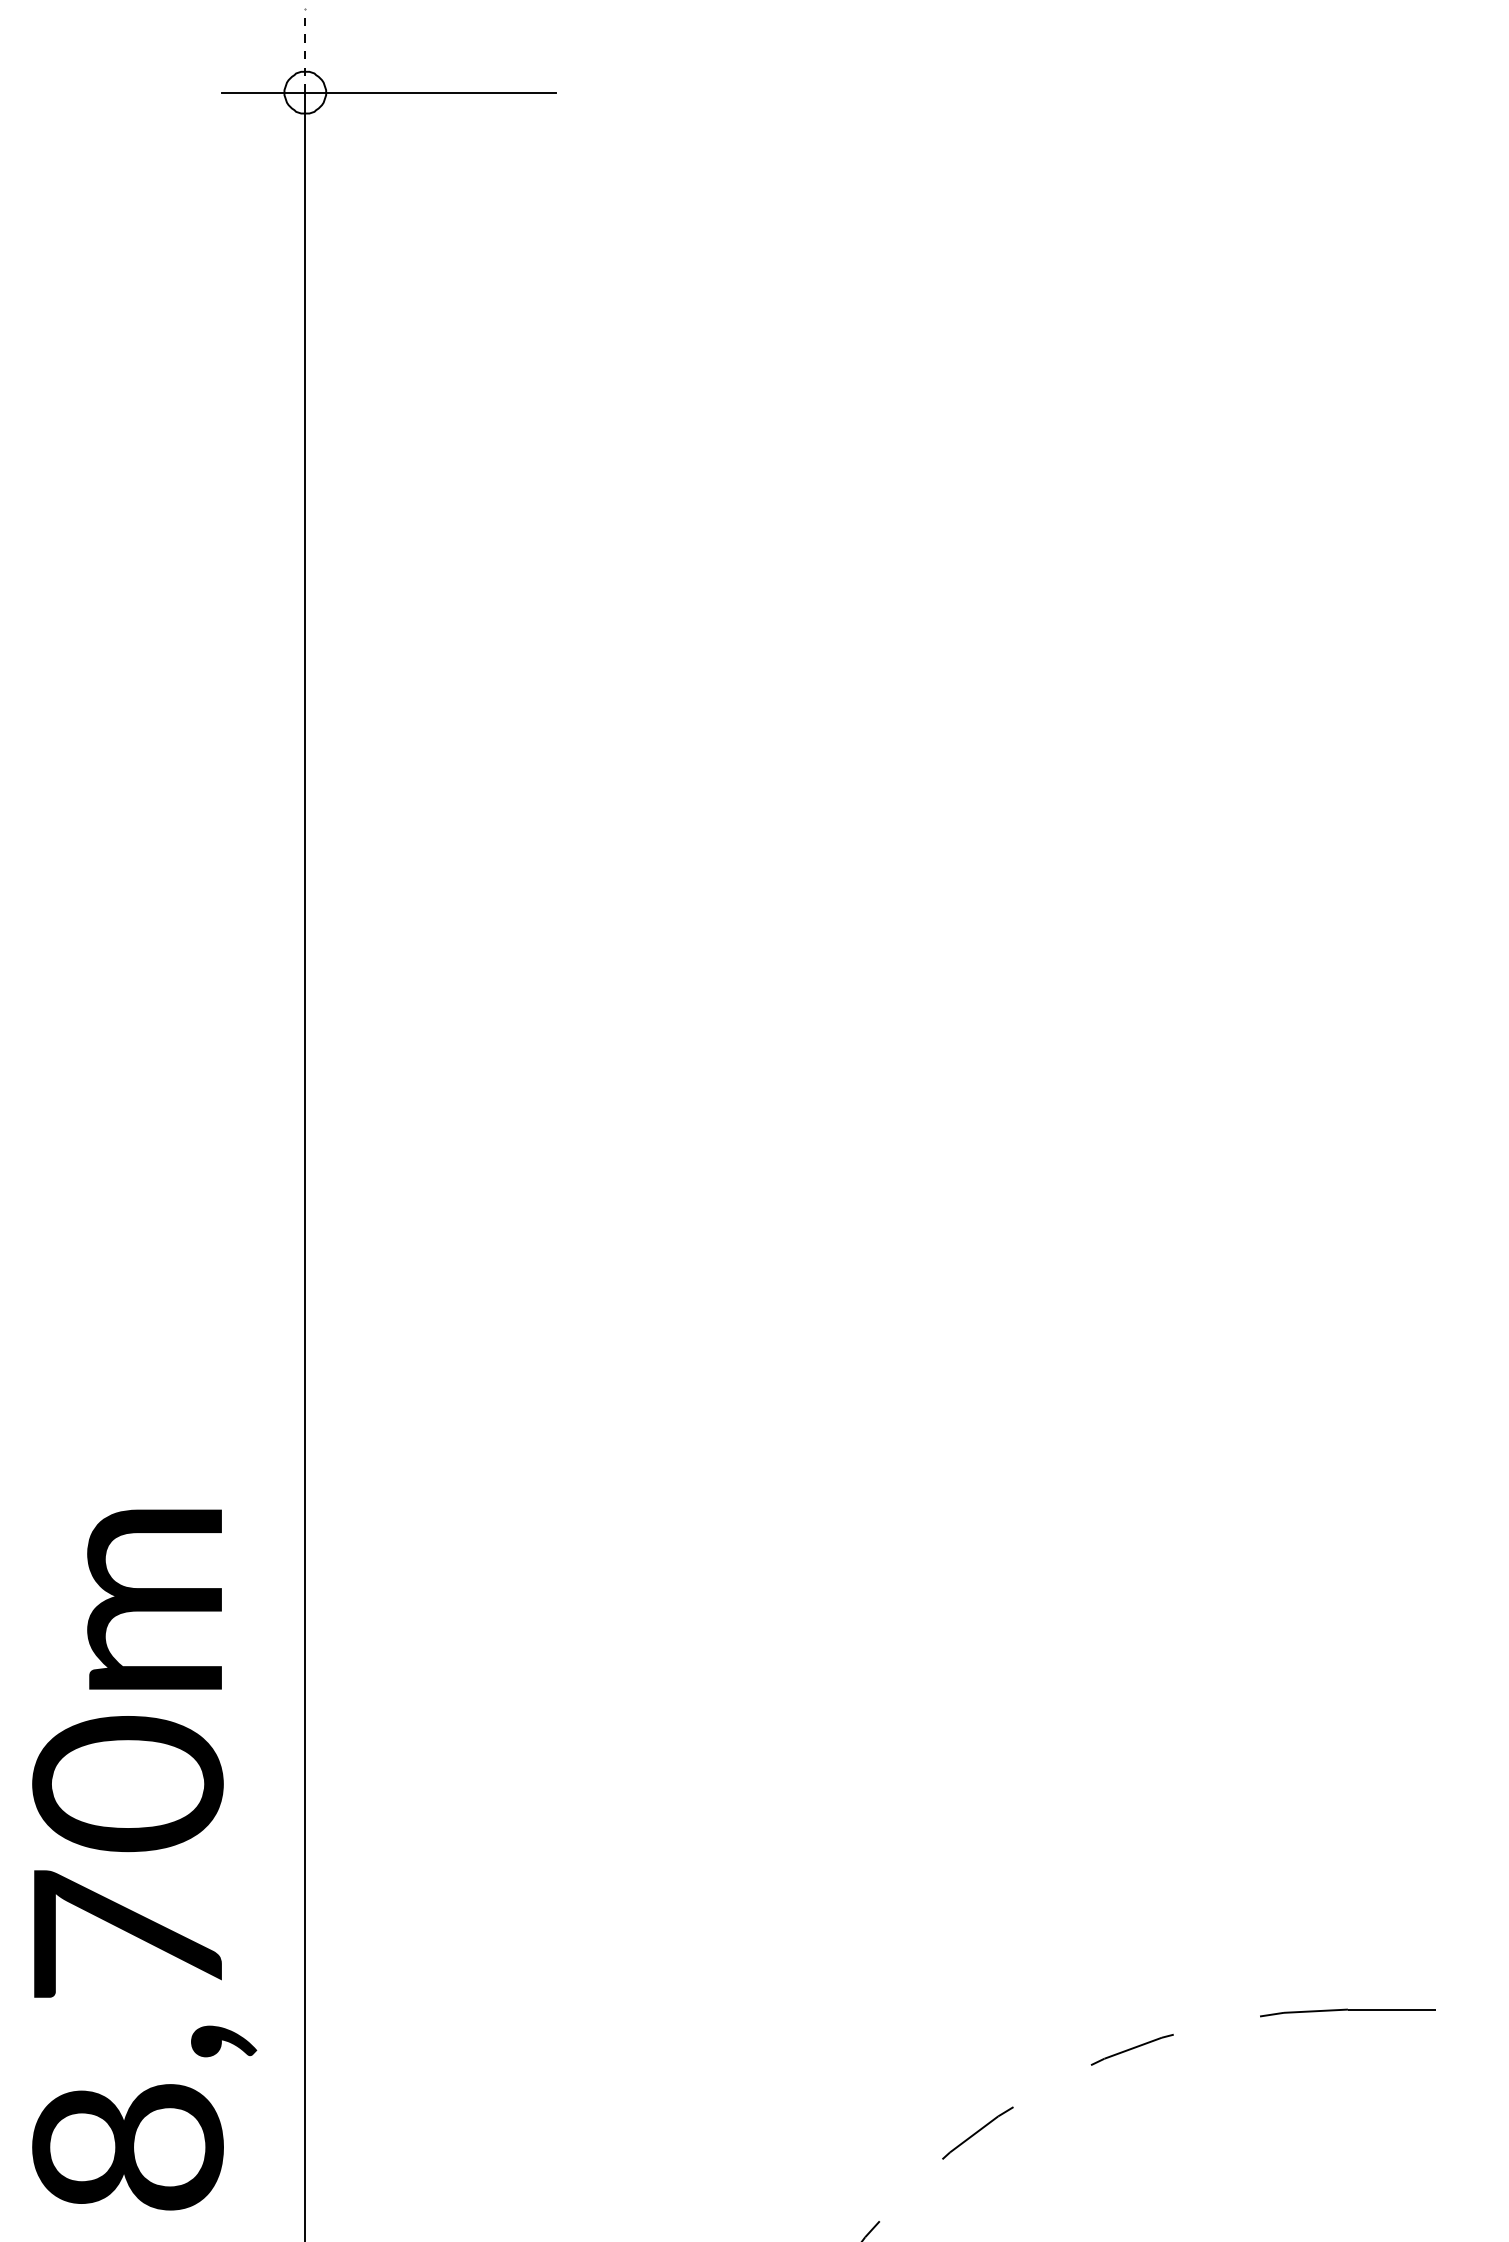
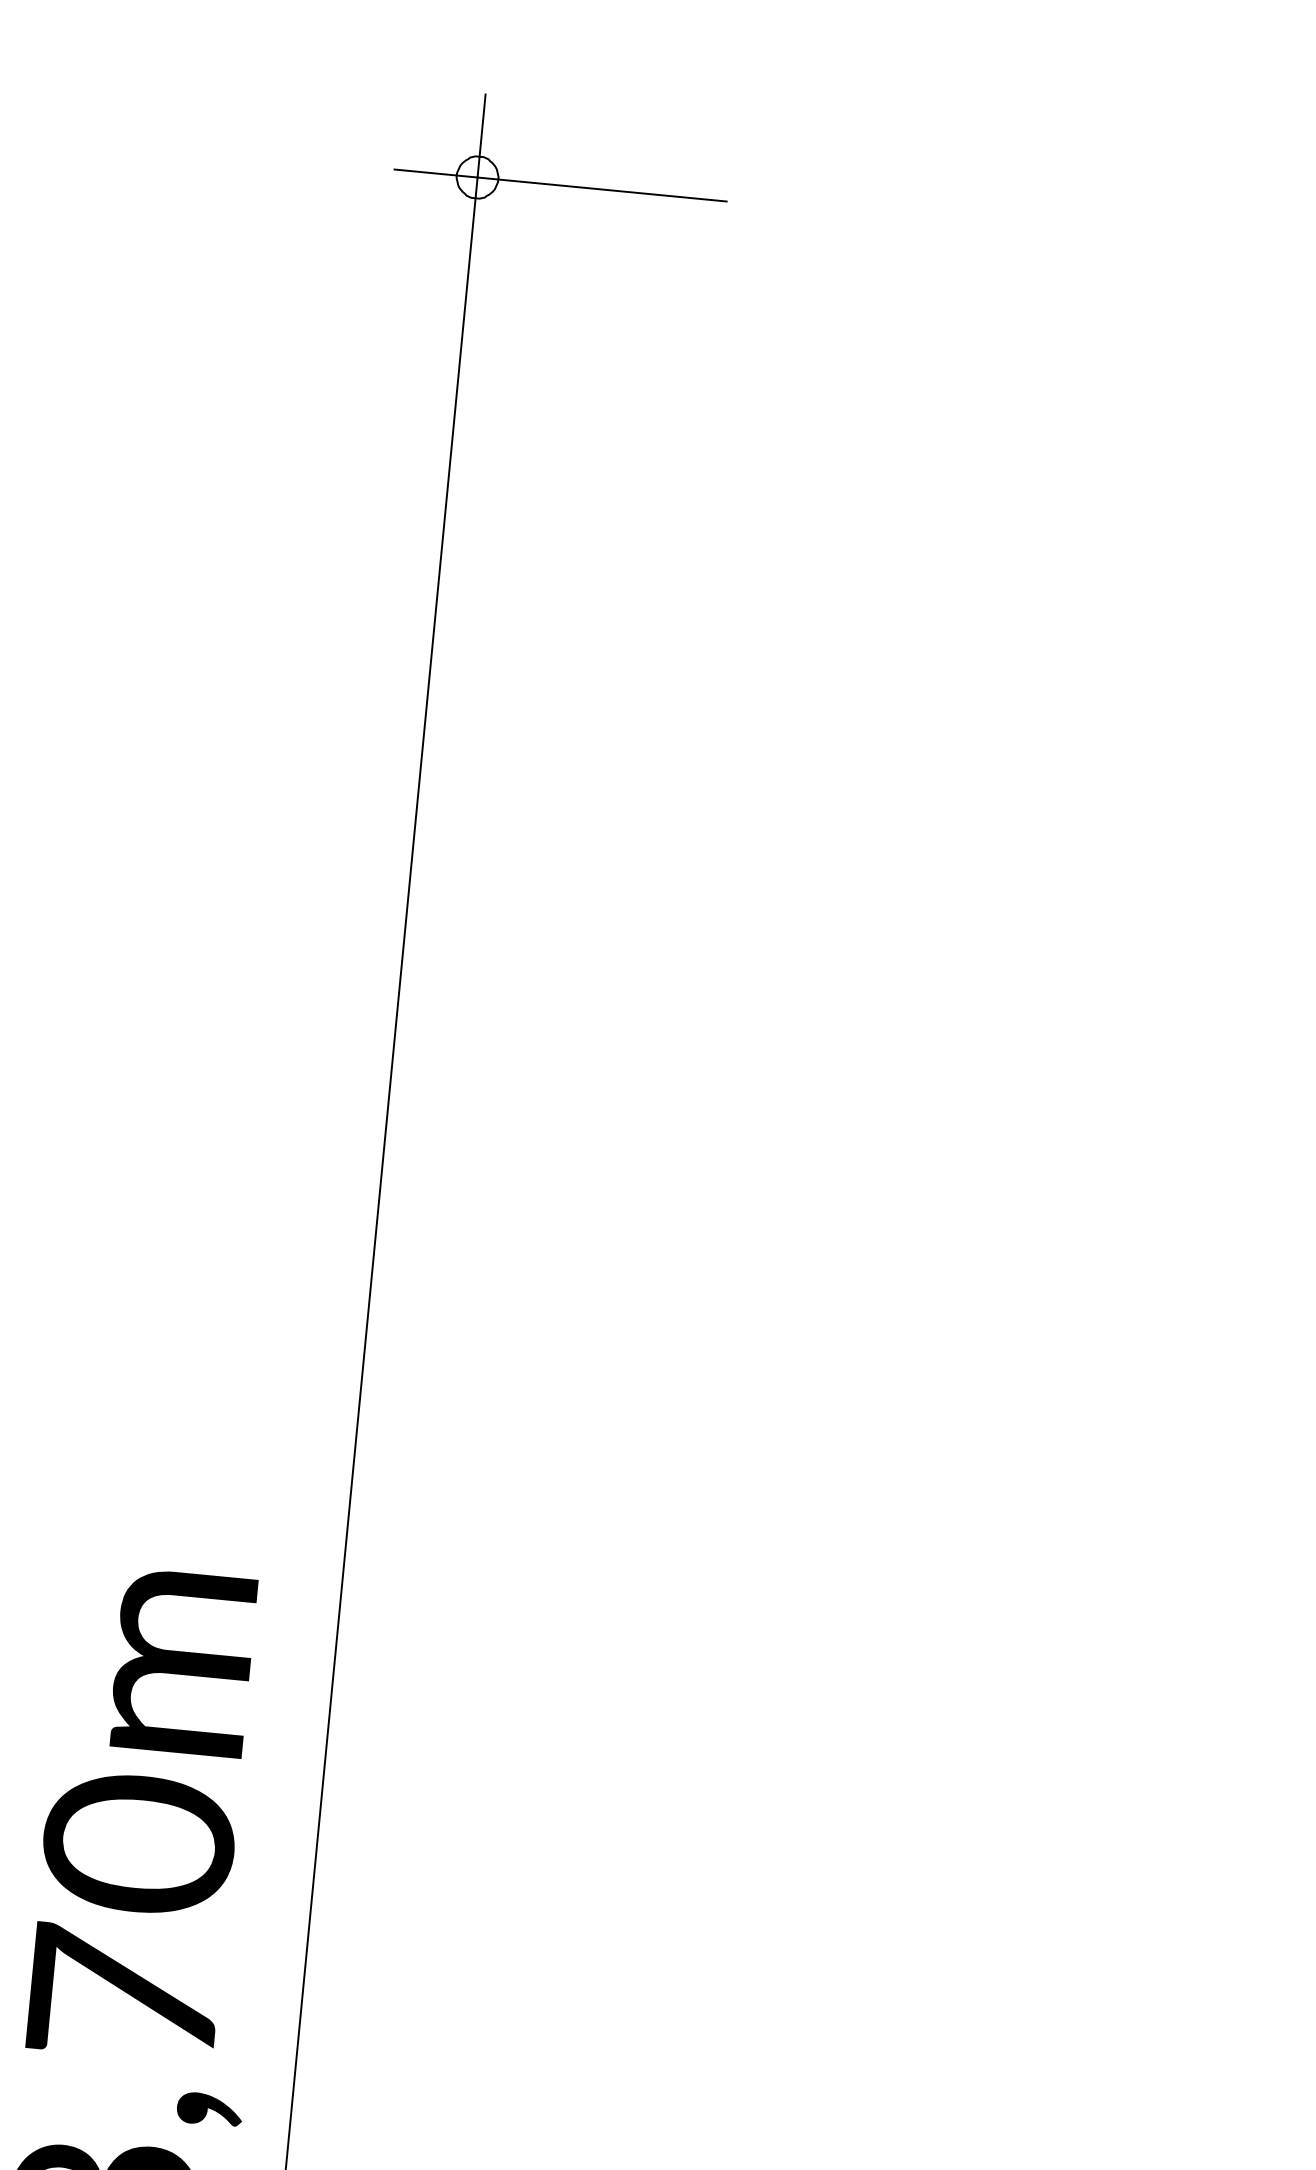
line: (305, 50) -> (481, 135), dashed -> solid

